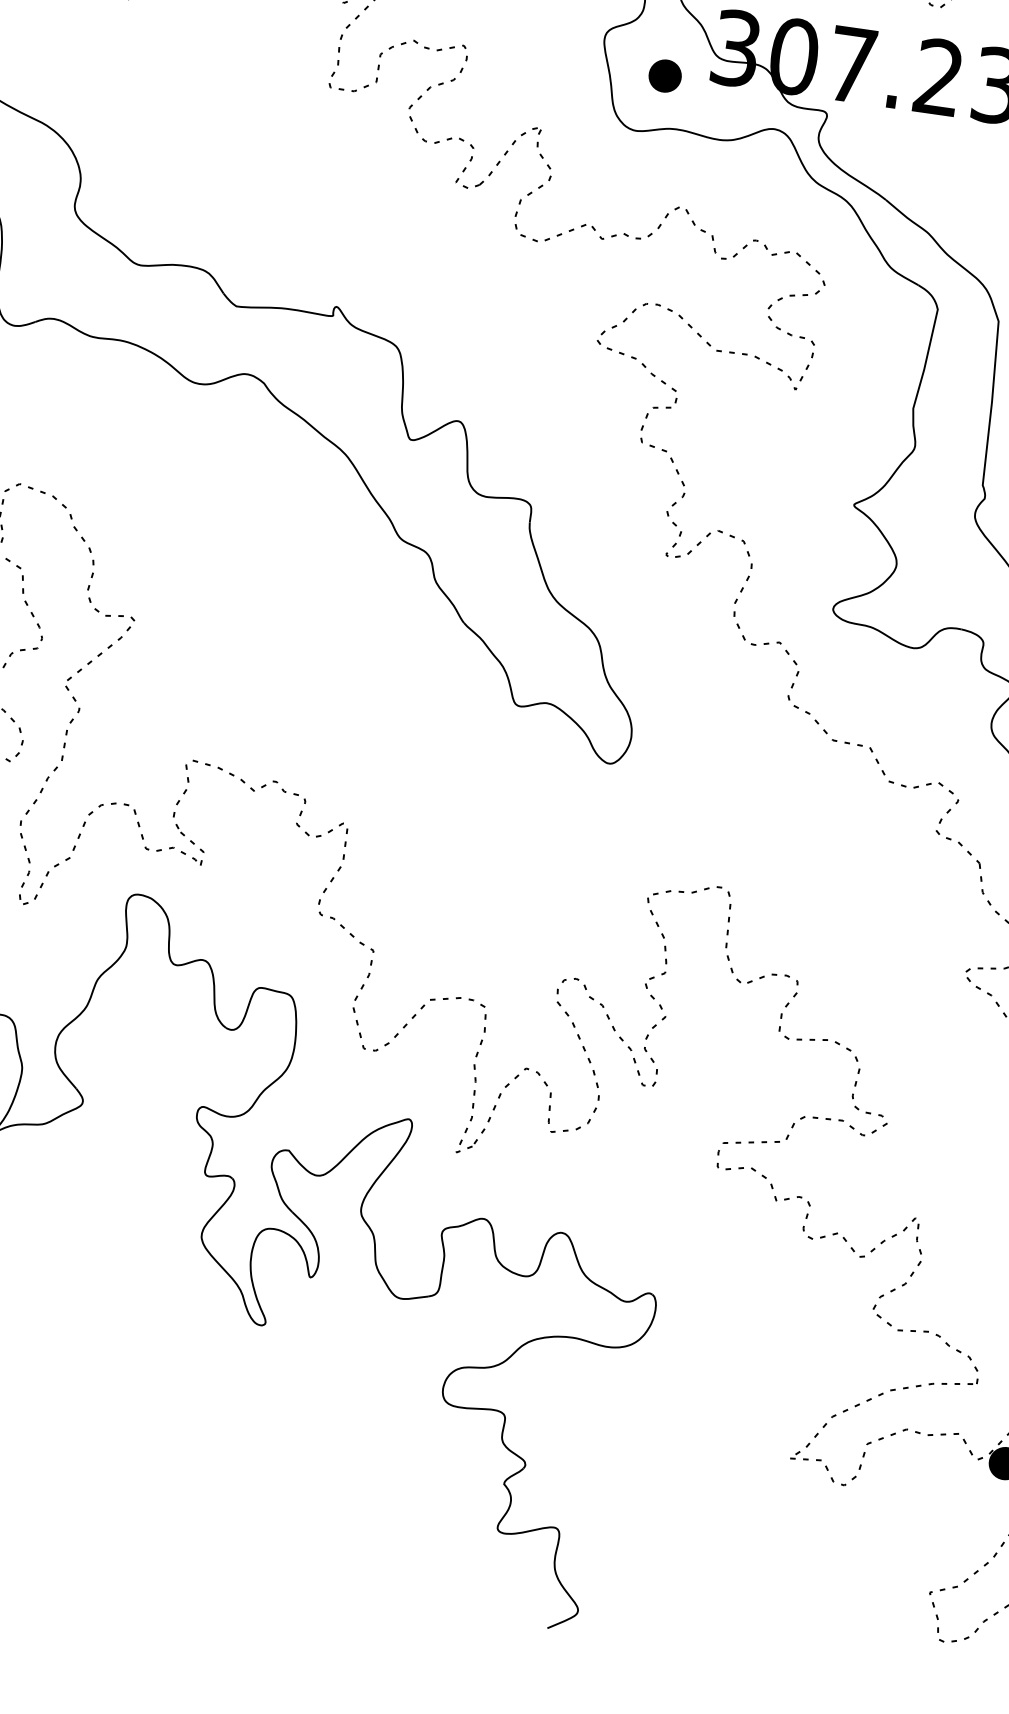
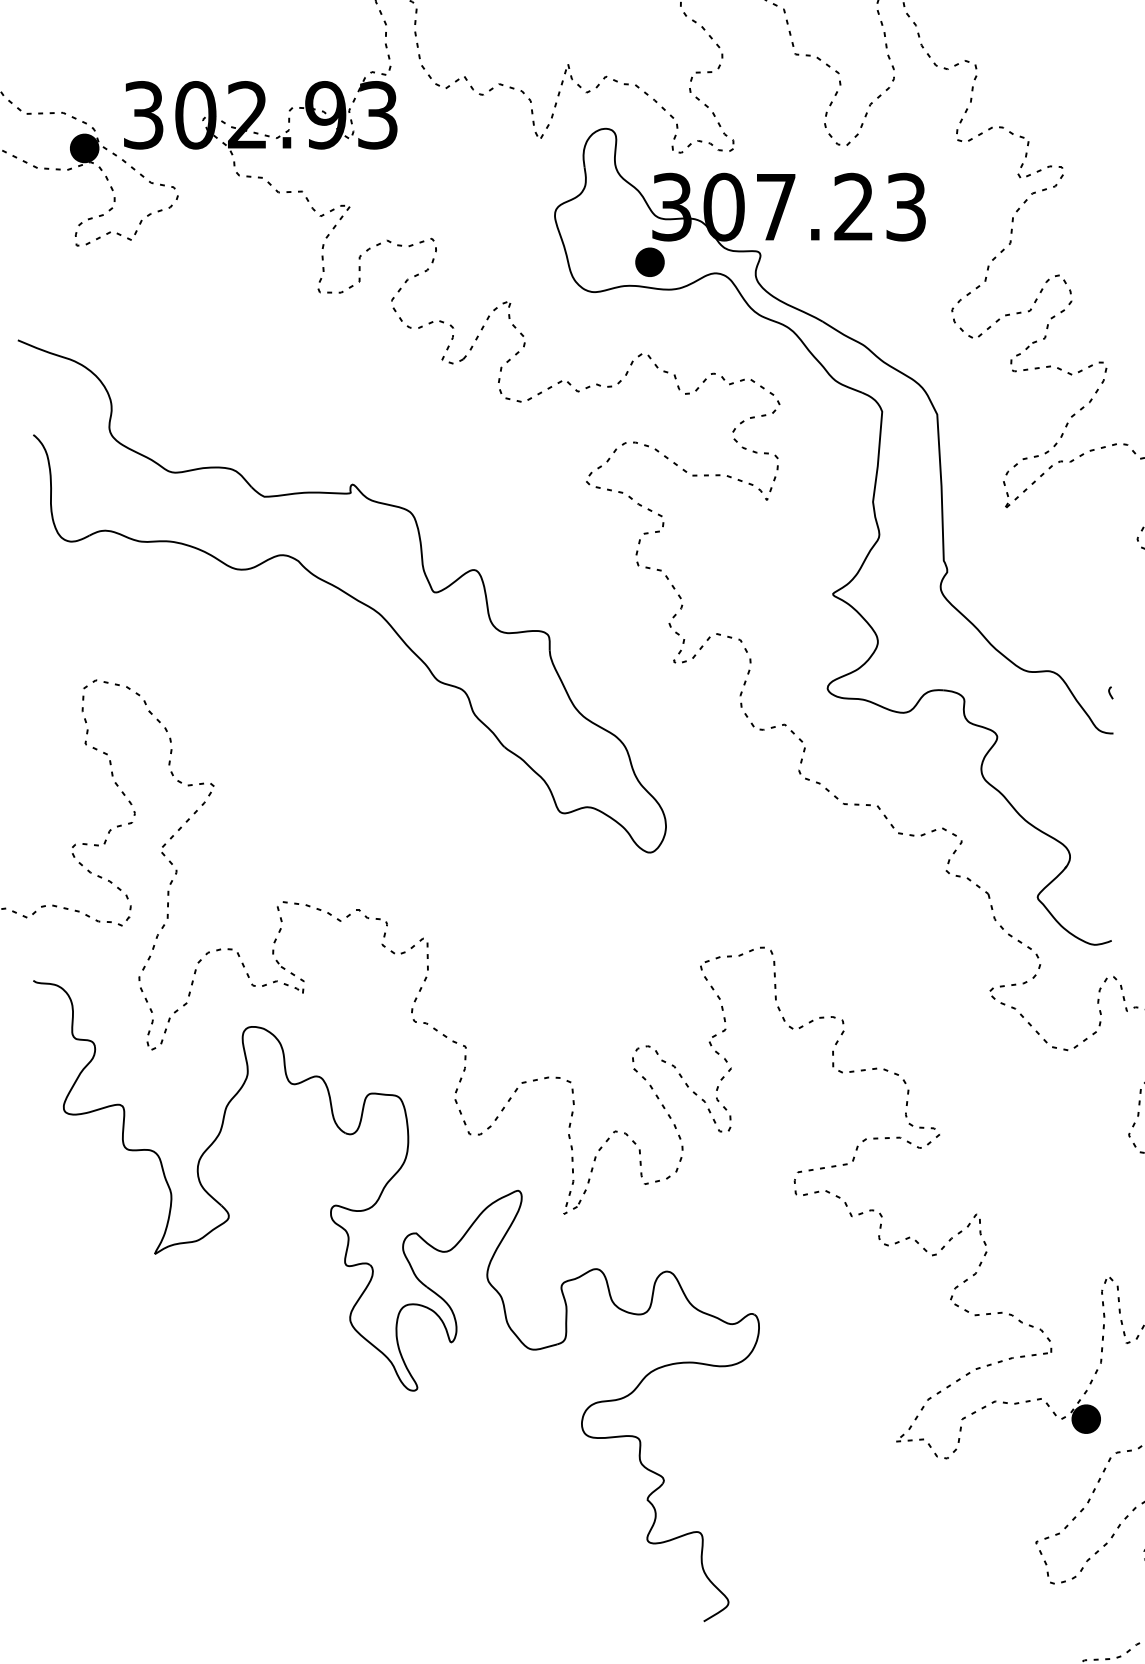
part: (664, 75) -> (649, 261), moved

